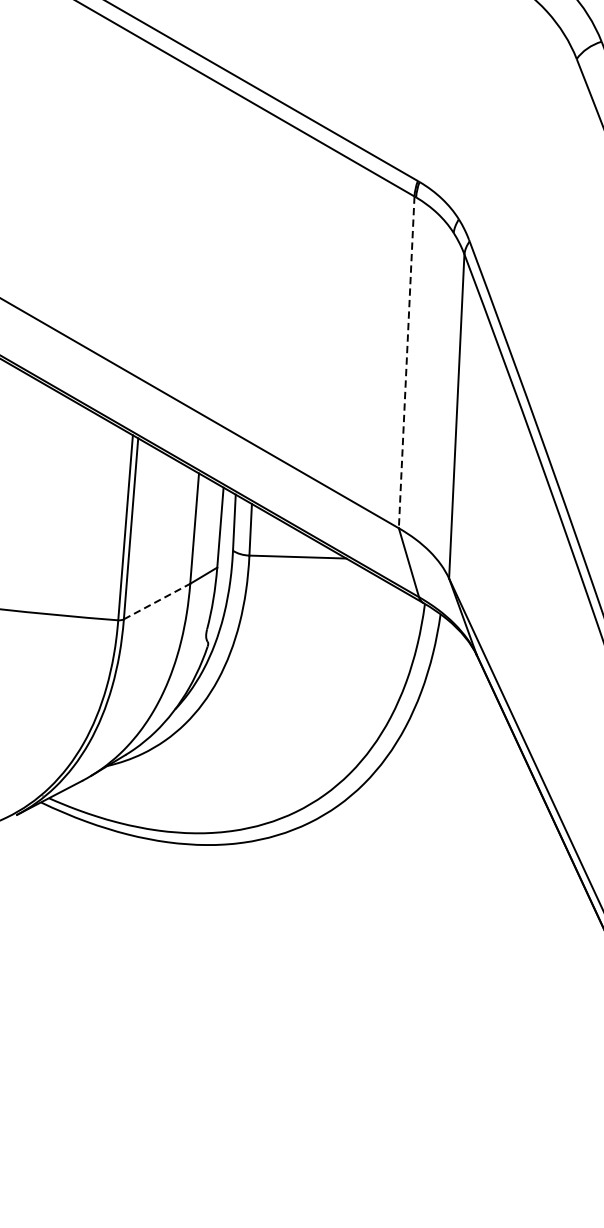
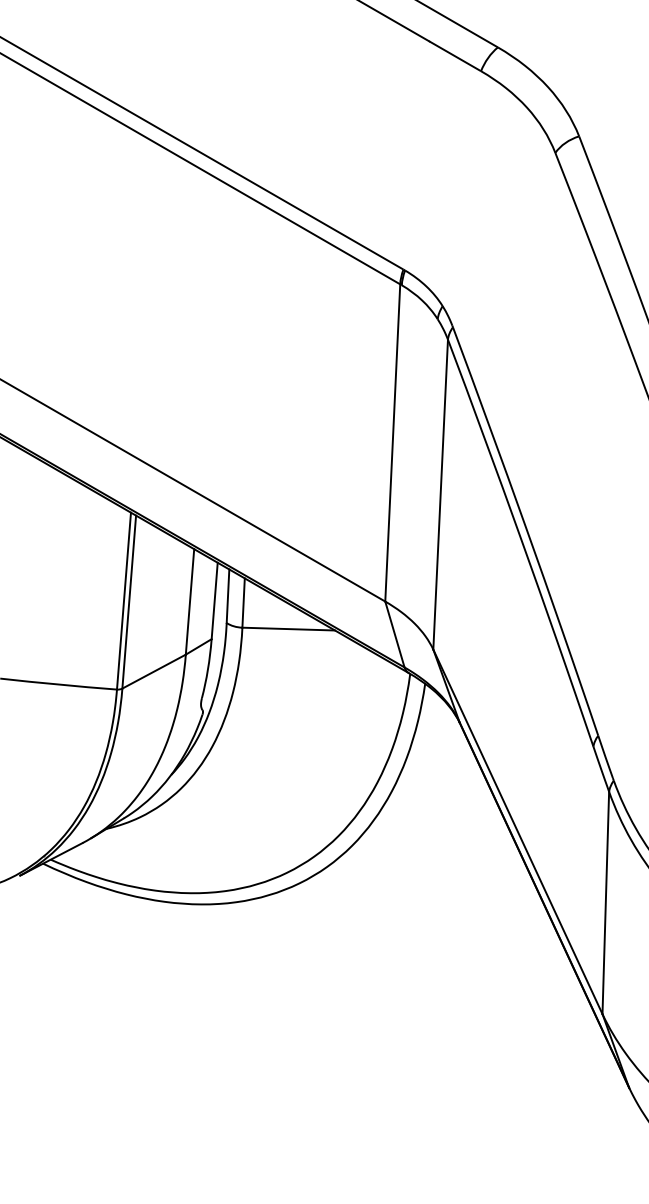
line: (406, 361) -> (392, 442), dashed -> solid
line: (157, 601) -> (154, 671), dashed -> solid

